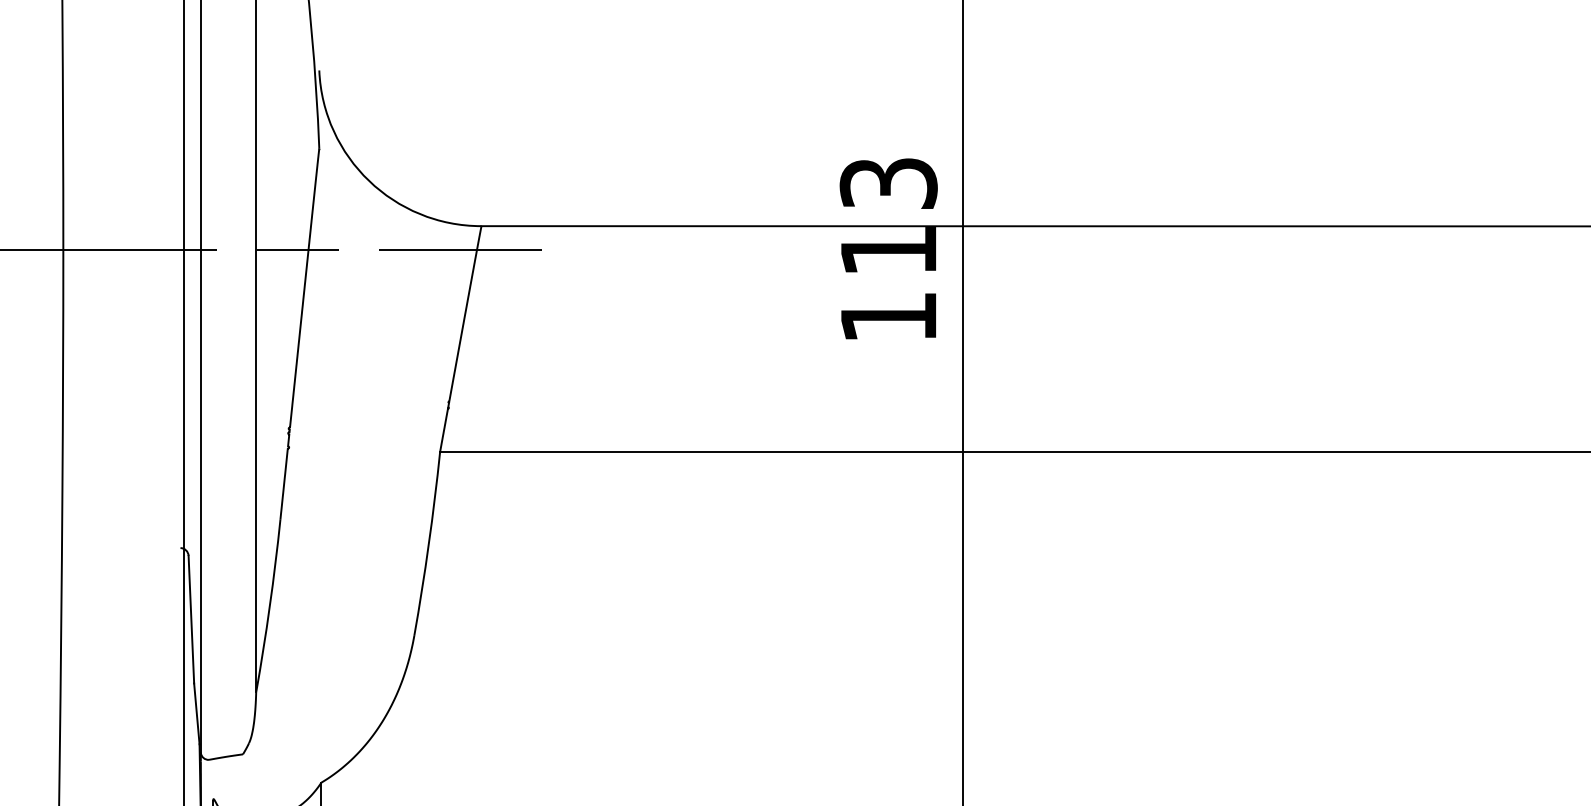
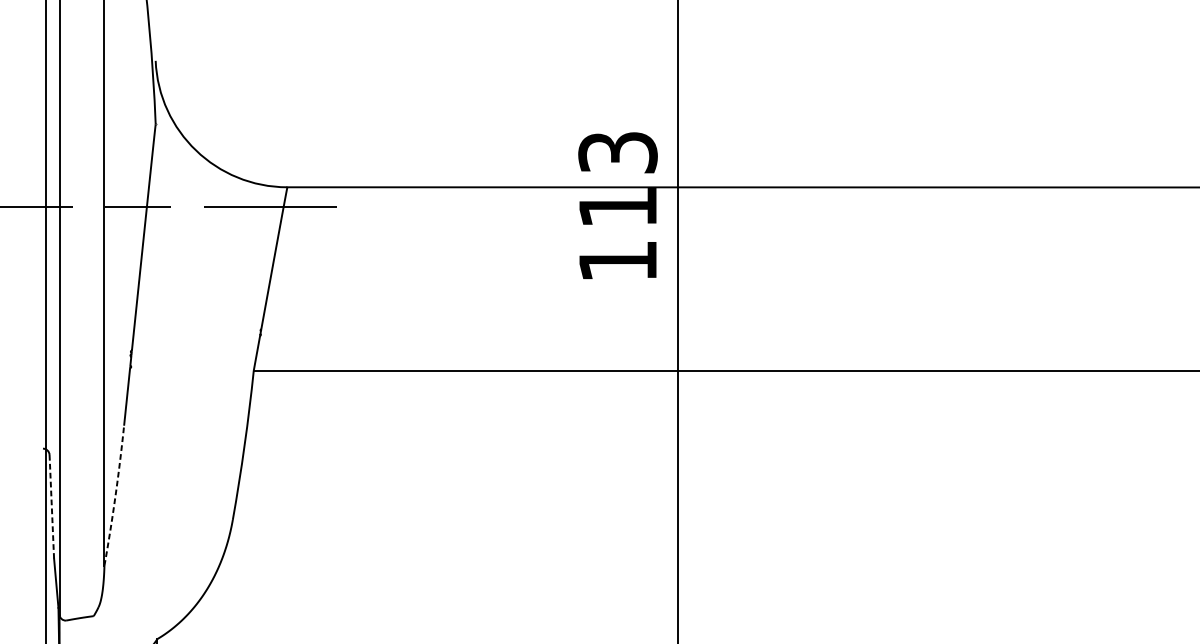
arc: (269, 606) -> (115, 496), solid -> dashed
line: (191, 619) -> (51, 506), solid -> dashed

